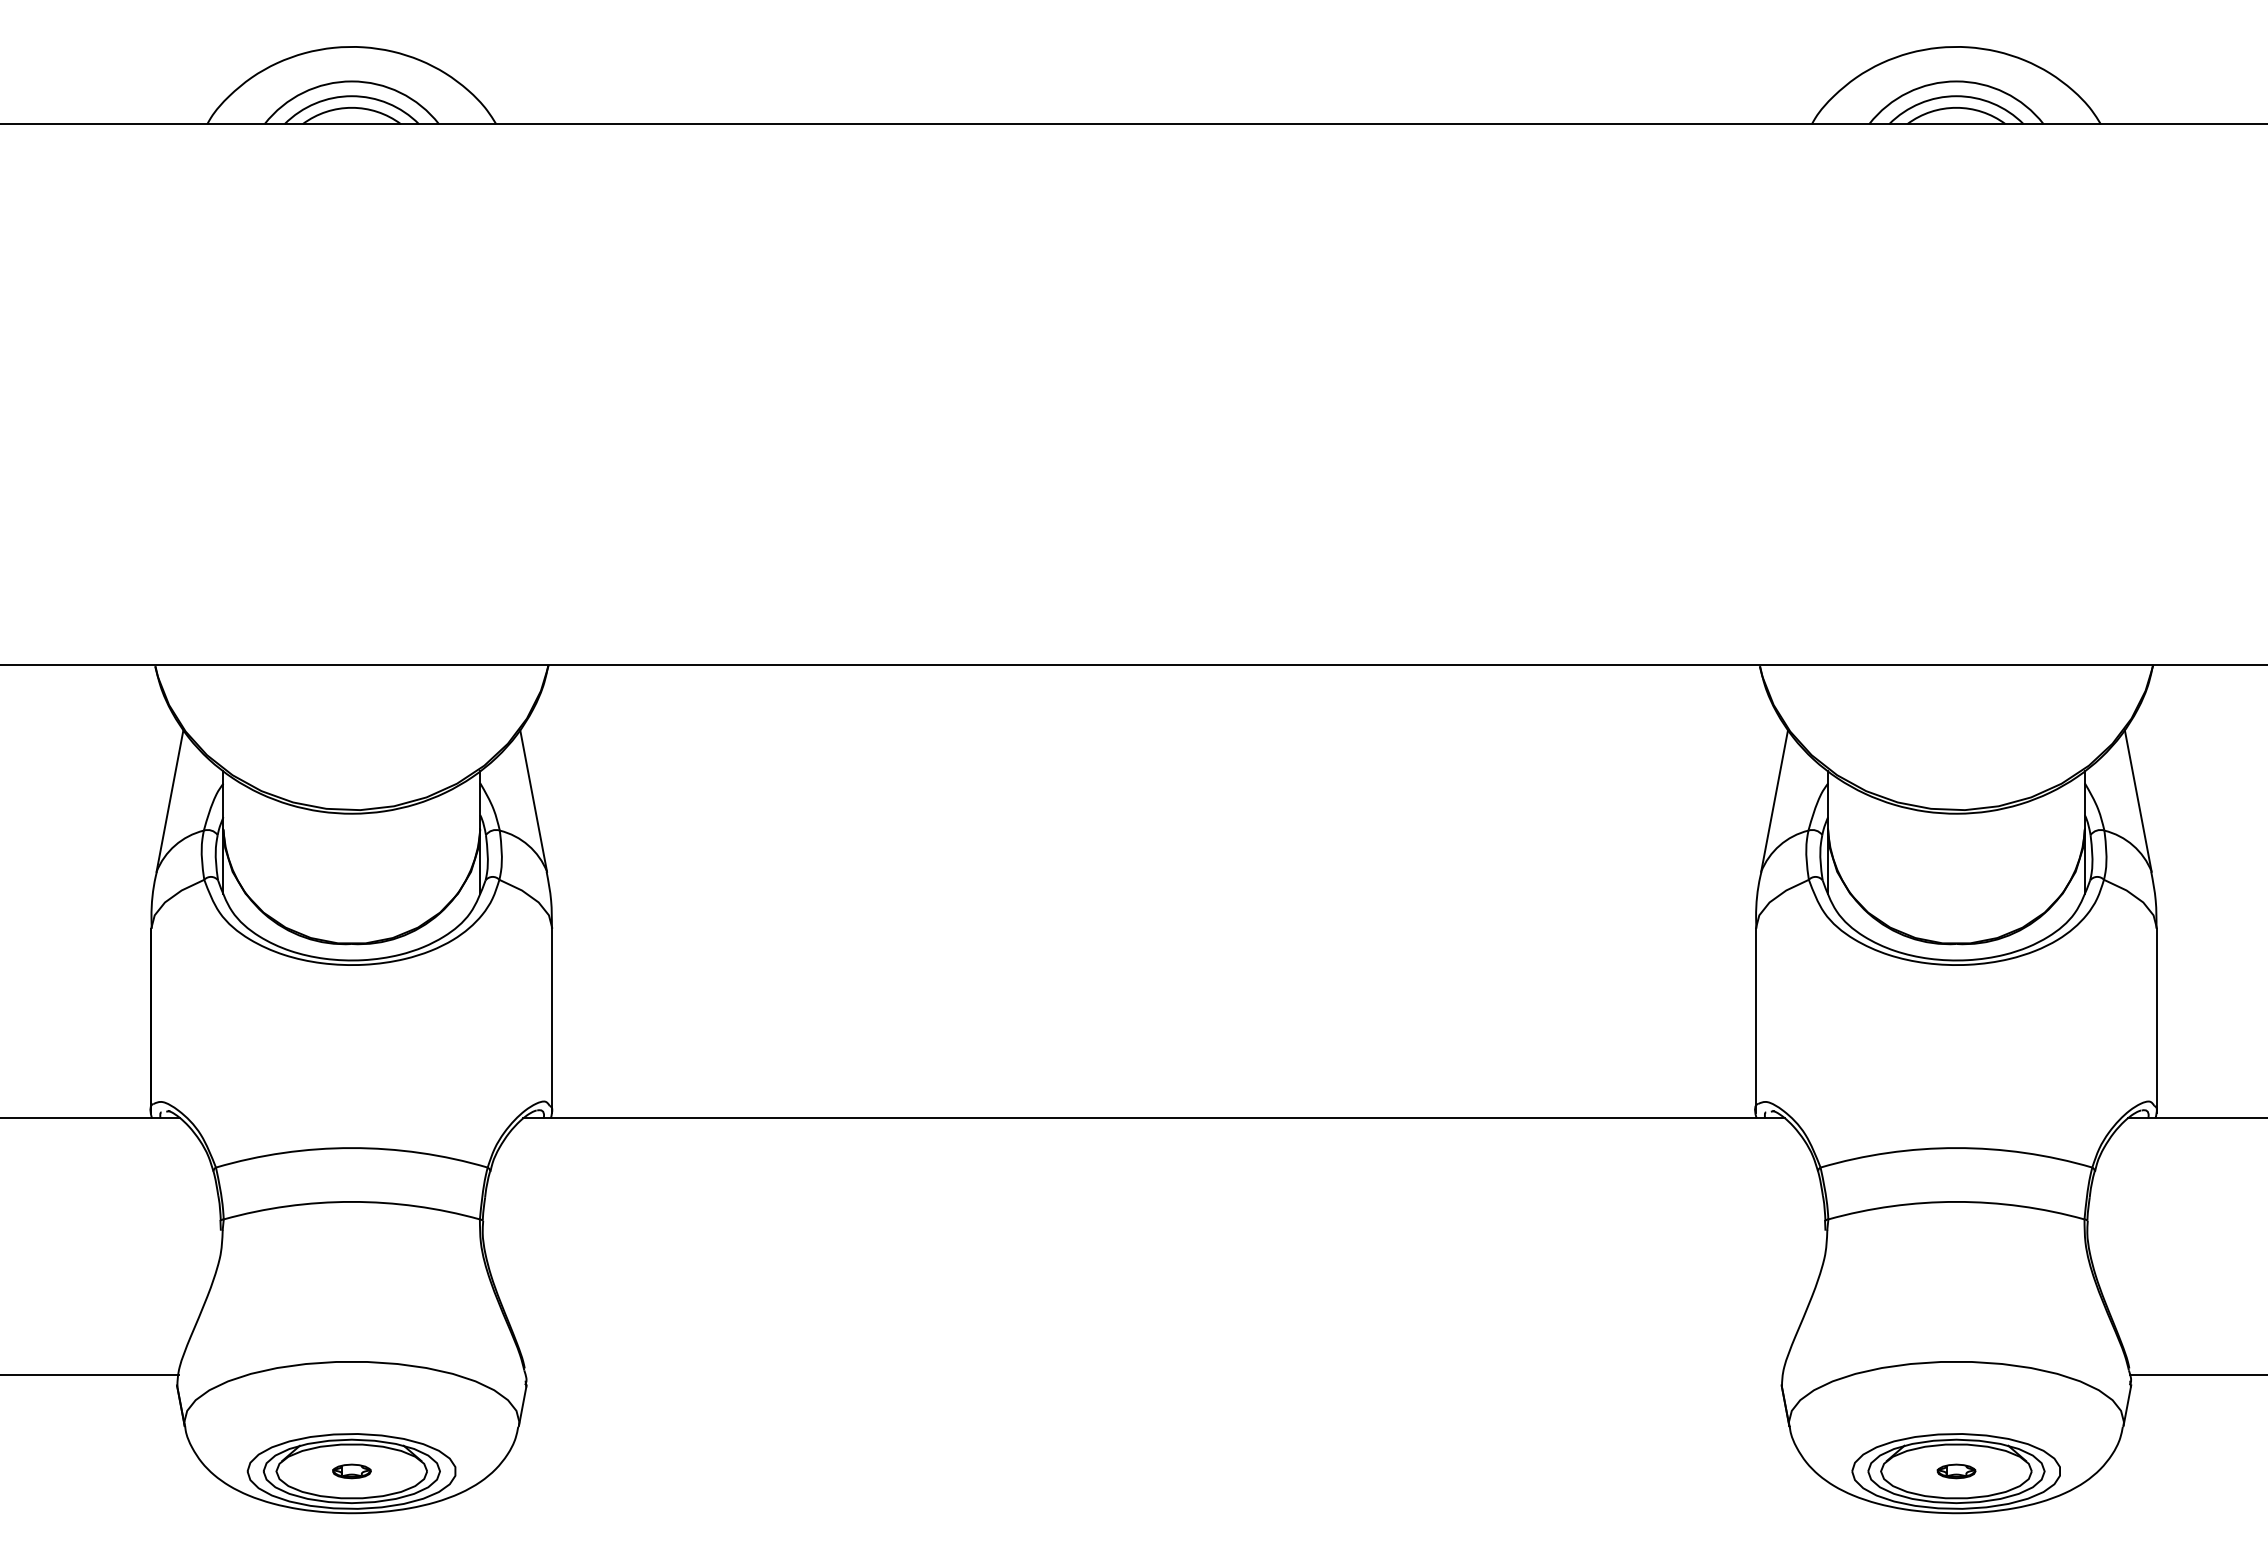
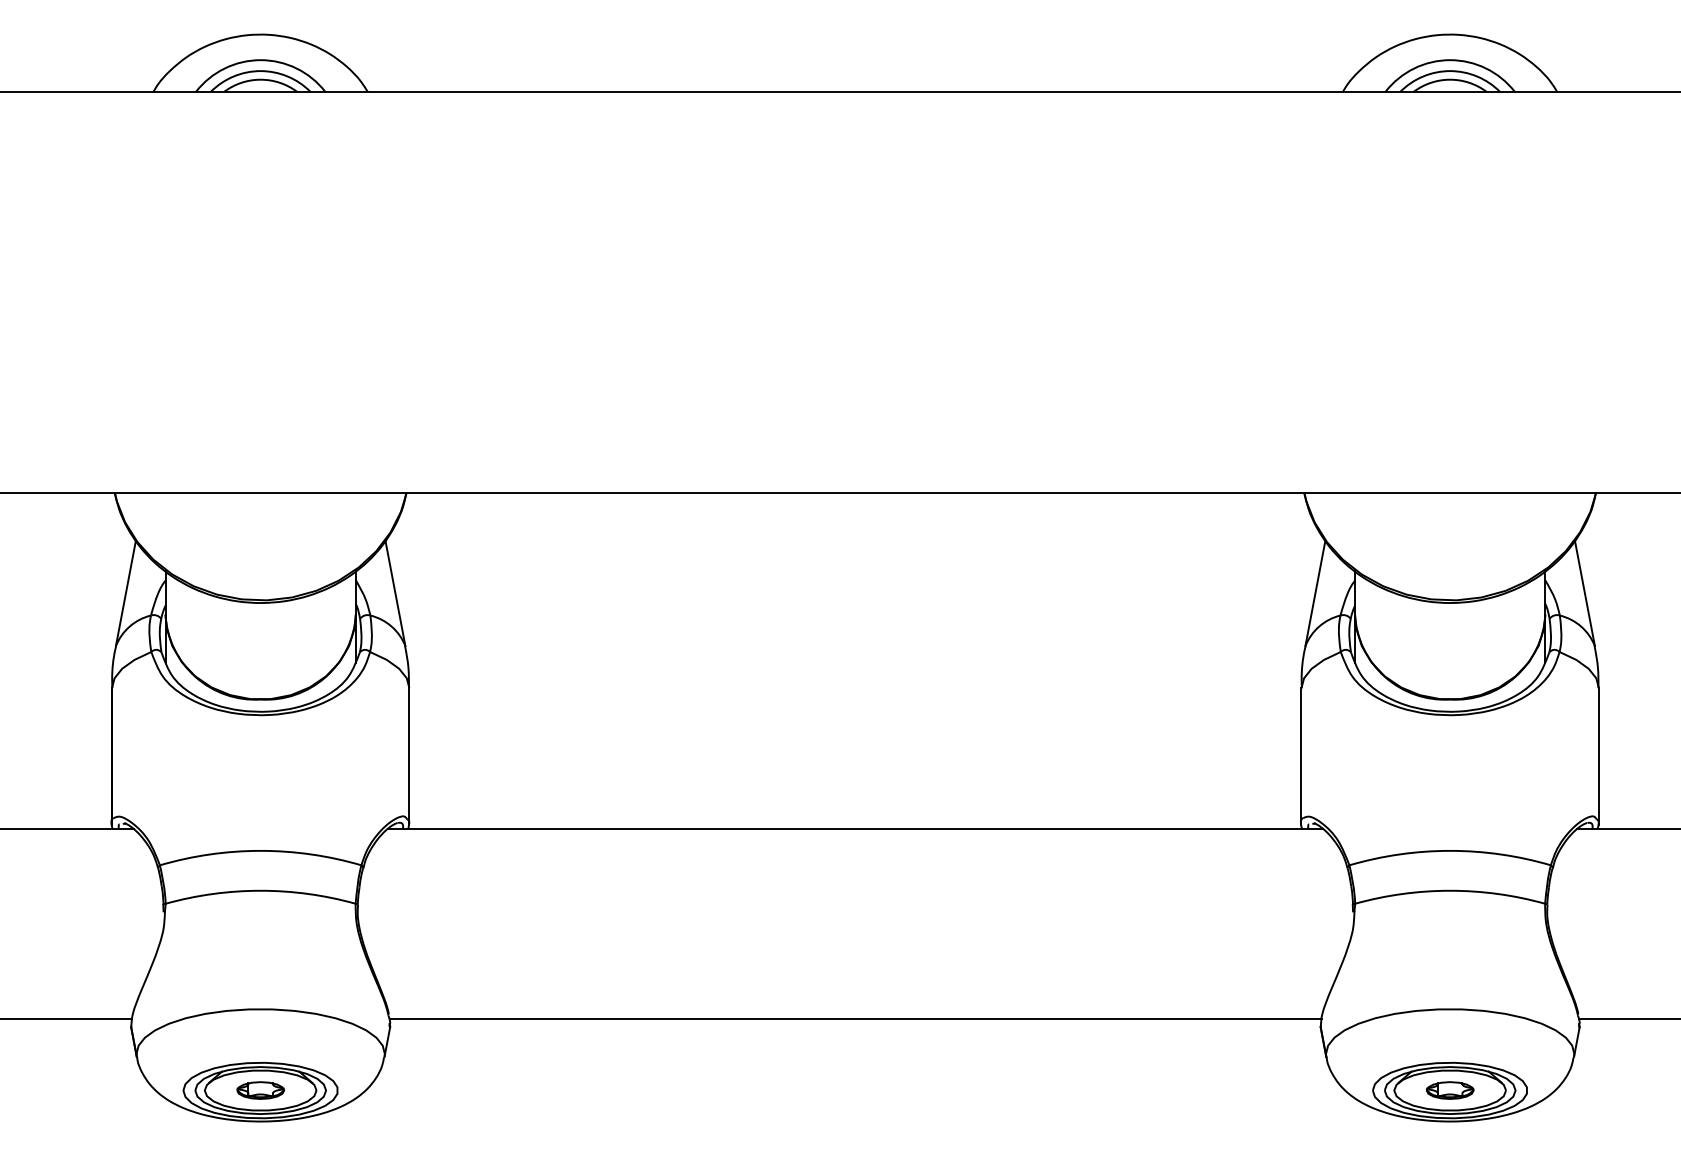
line: (1154, 1375) -> (855, 1019), added
part: (351, 1471) -> (260, 1090), size x1.67
part: (1956, 1471) -> (1450, 1090), size x1.67

